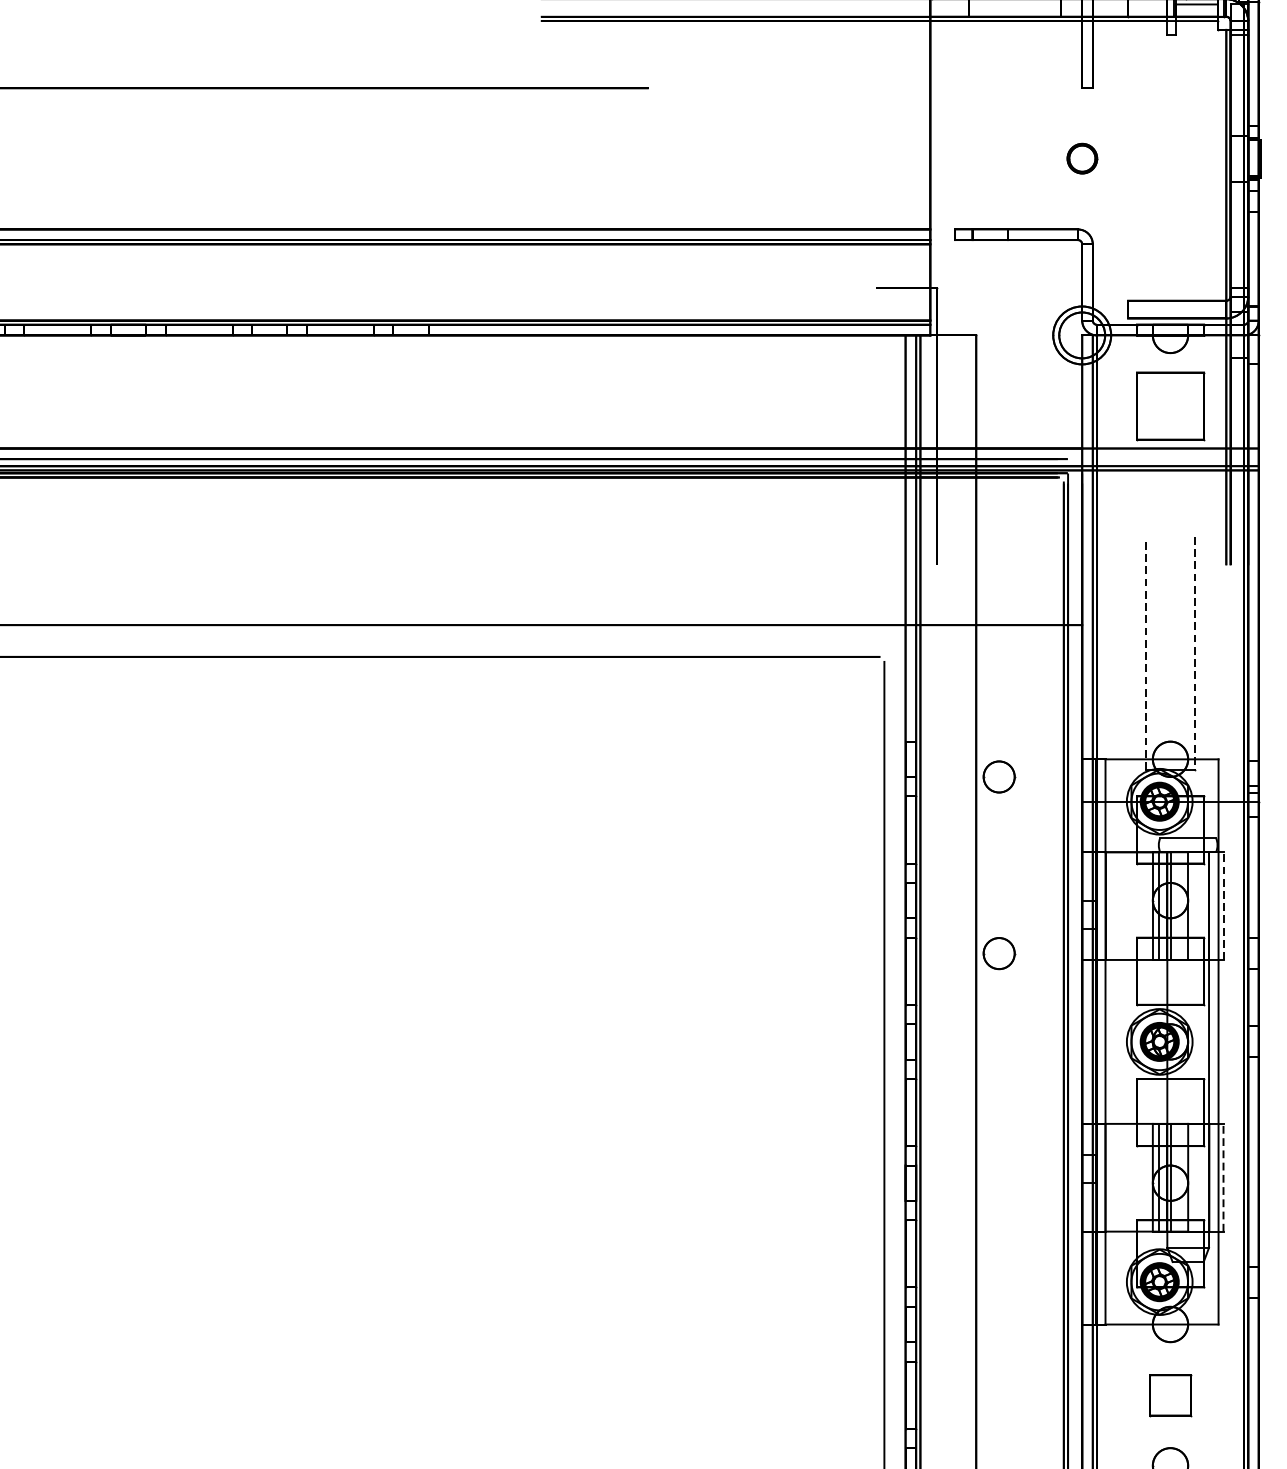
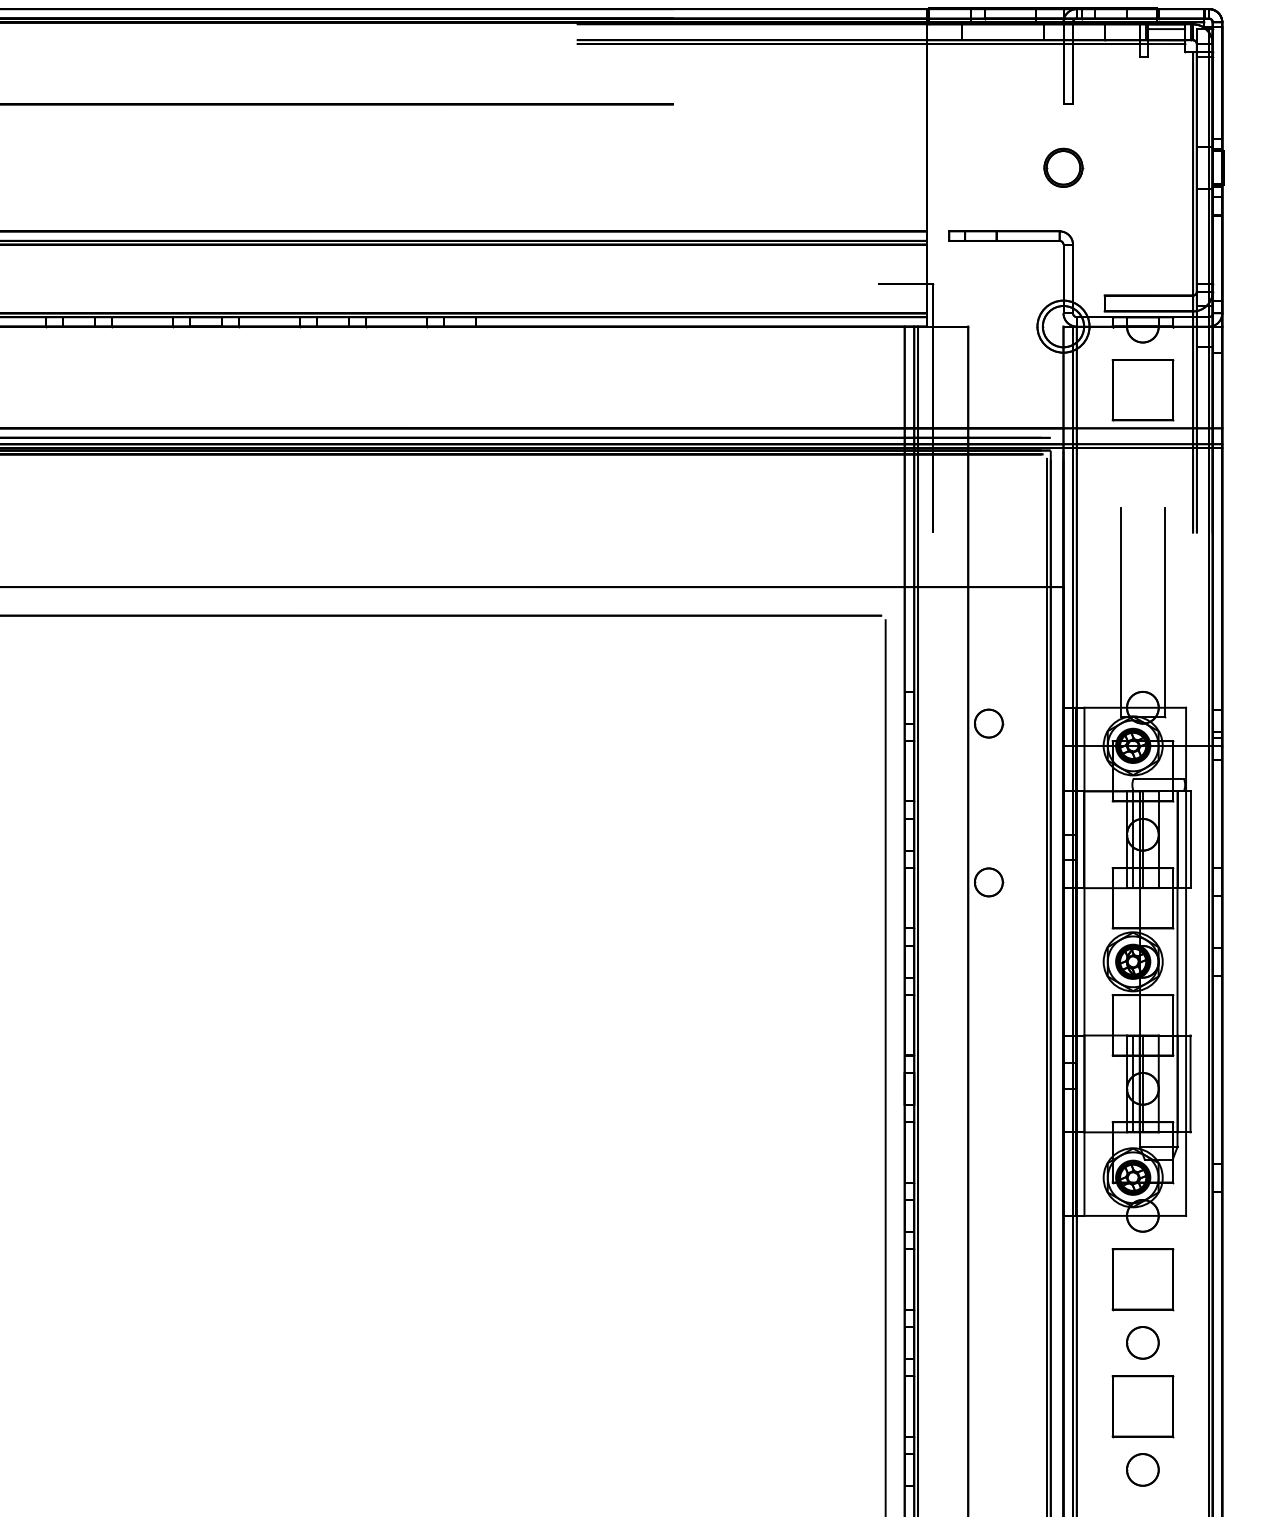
part: (1082, 158) -> (1063, 167), size x1.43
line: (1145, 653) -> (1120, 612), dashed -> solid
line: (1195, 653) -> (1165, 612), dashed -> solid
line: (1223, 905) -> (1190, 839), dashed -> solid
line: (1223, 1177) -> (1190, 1083), dashed -> solid
part: (1170, 1395) -> (1142, 1279), size x1.67

